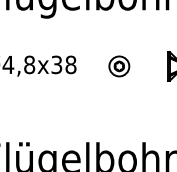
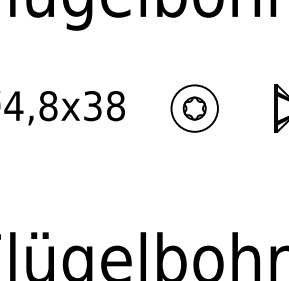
part: (119, 66) -> (195, 108), size x1.43

